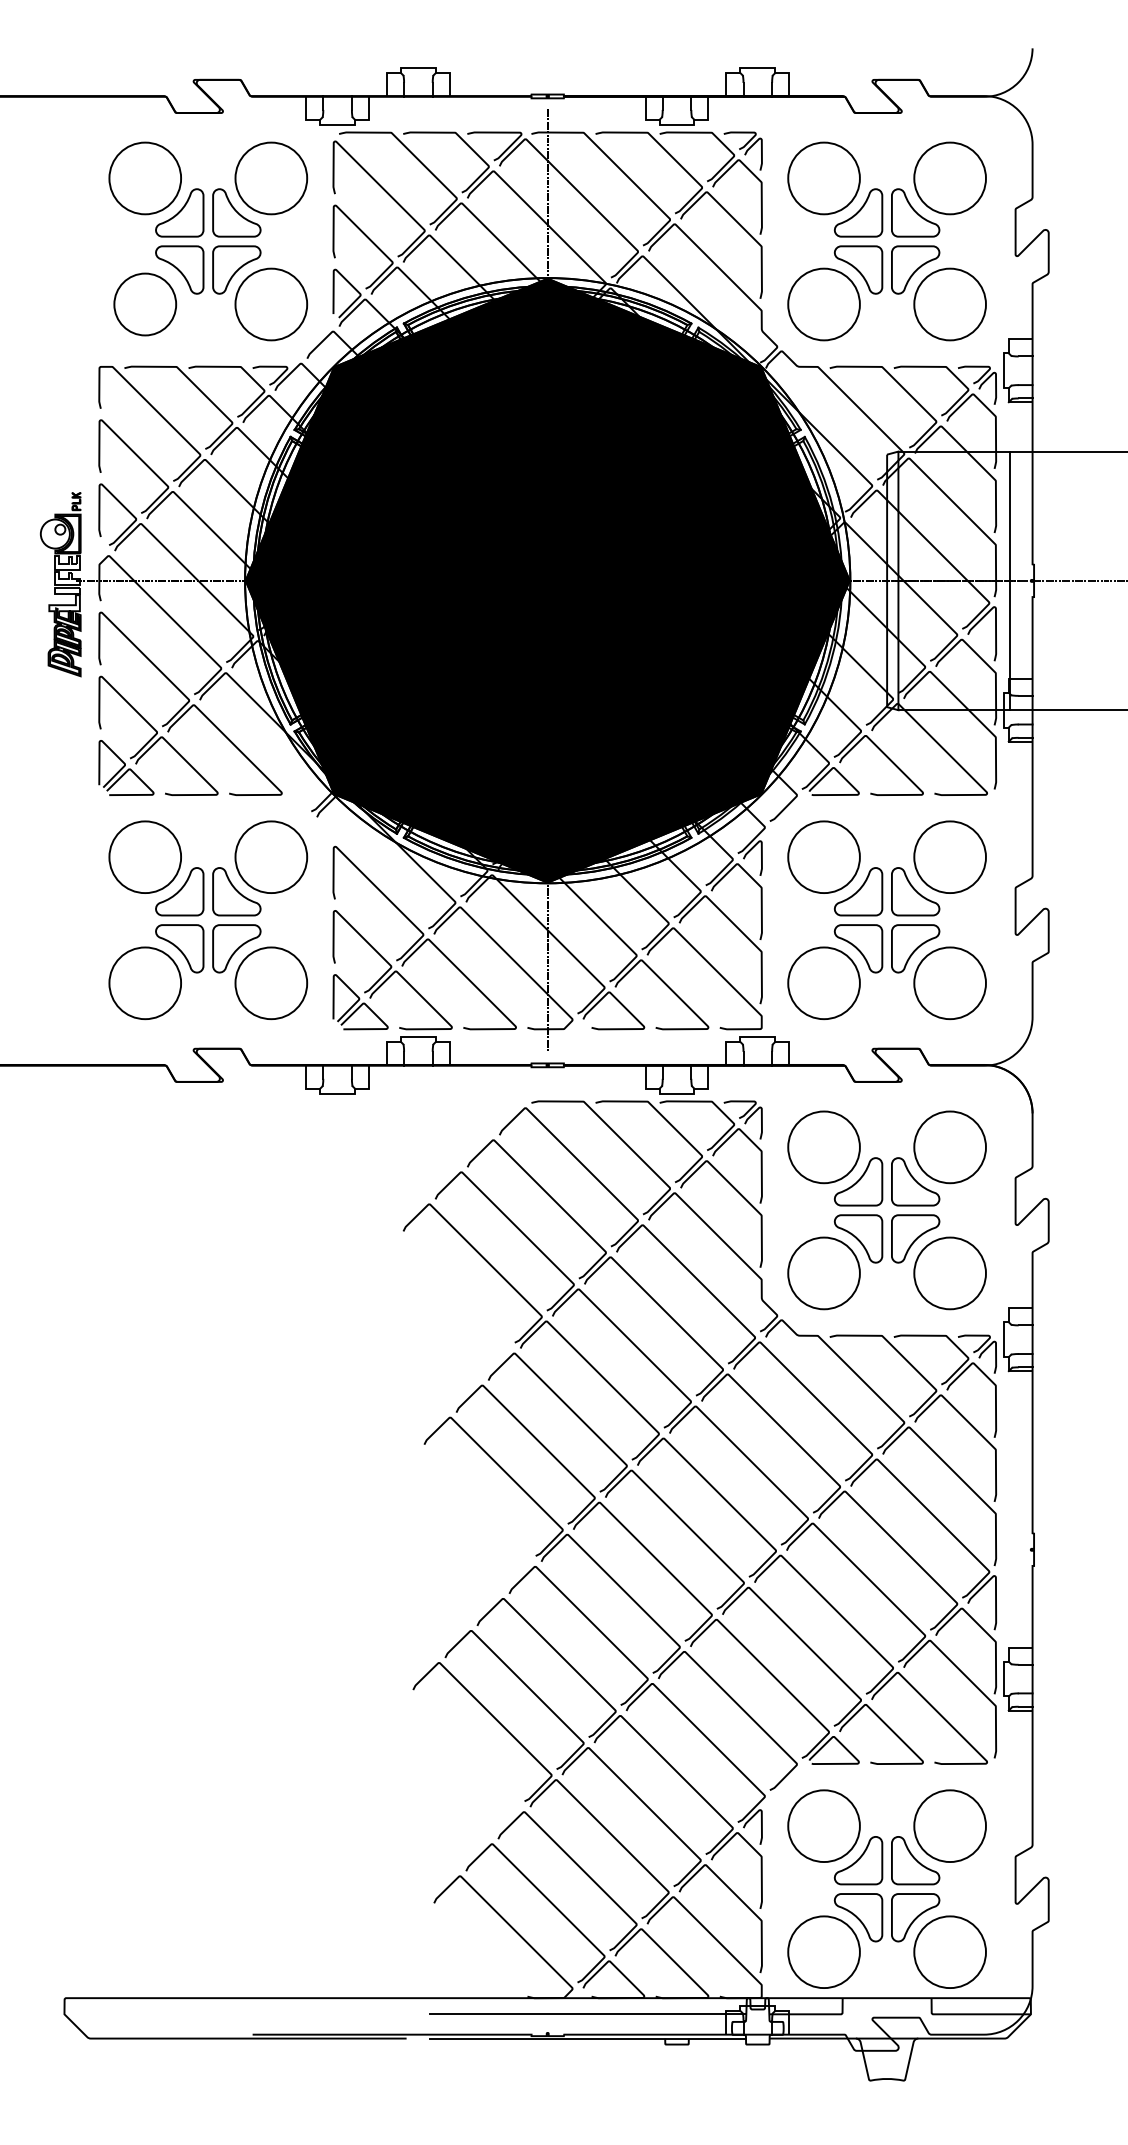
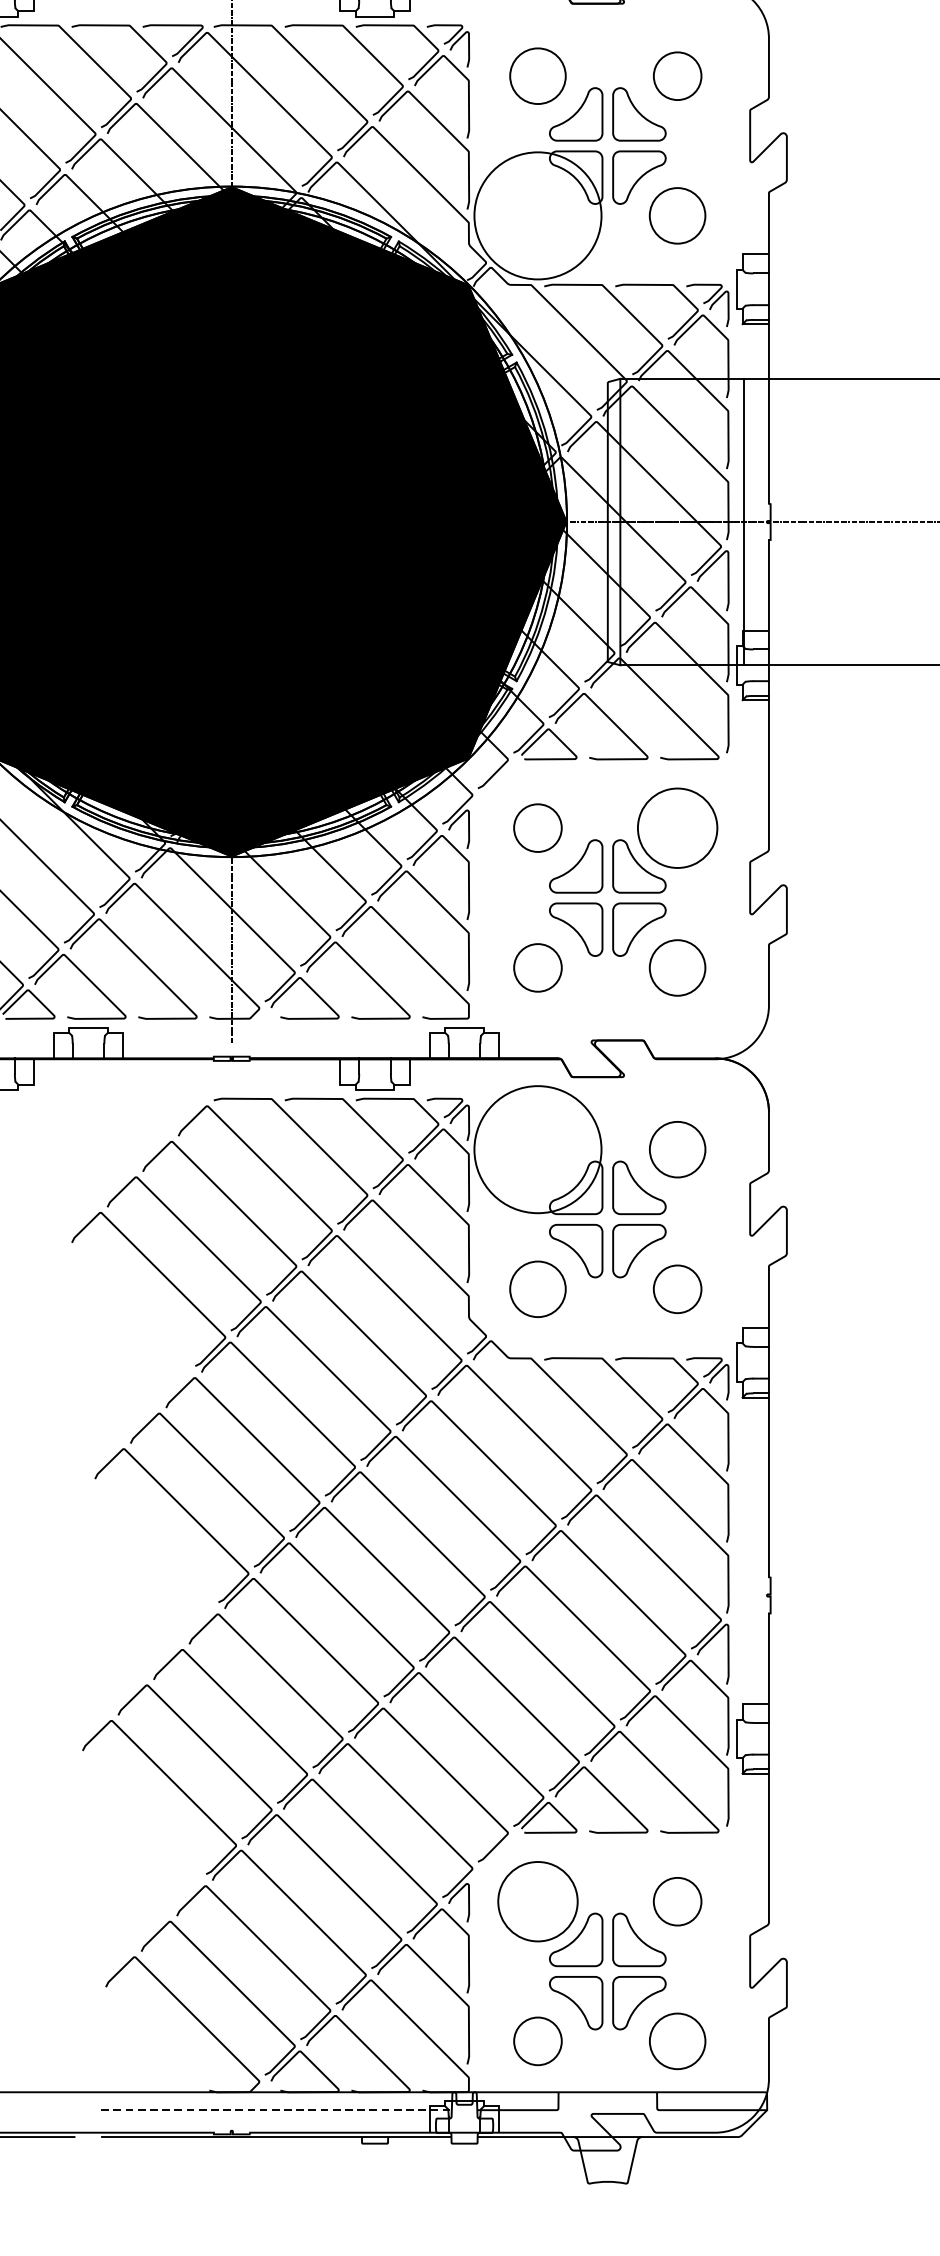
circle: (823, 178) -> (537, 76), size x0.7
circle: (949, 178) -> (676, 76), size x0.6
circle: (823, 304) -> (537, 215), size x1.6
circle: (949, 304) -> (676, 215), size x0.7
circle: (823, 856) -> (537, 827), size x0.6
circle: (823, 983) -> (537, 968), size x0.6
circle: (949, 983) -> (676, 968), size x0.7
circle: (823, 1147) -> (537, 1149), size x1.6
circle: (949, 1147) -> (676, 1149), size x0.7
circle: (823, 1273) -> (537, 1289), size x0.7
circle: (949, 1273) -> (676, 1289), size x0.6
circle: (949, 1826) -> (676, 1902), size x0.6
circle: (823, 1952) -> (537, 2041), size x0.6
circle: (949, 1952) -> (676, 2041), size x0.7
line: (588, 2014) -> (276, 2110), solid -> dashed

